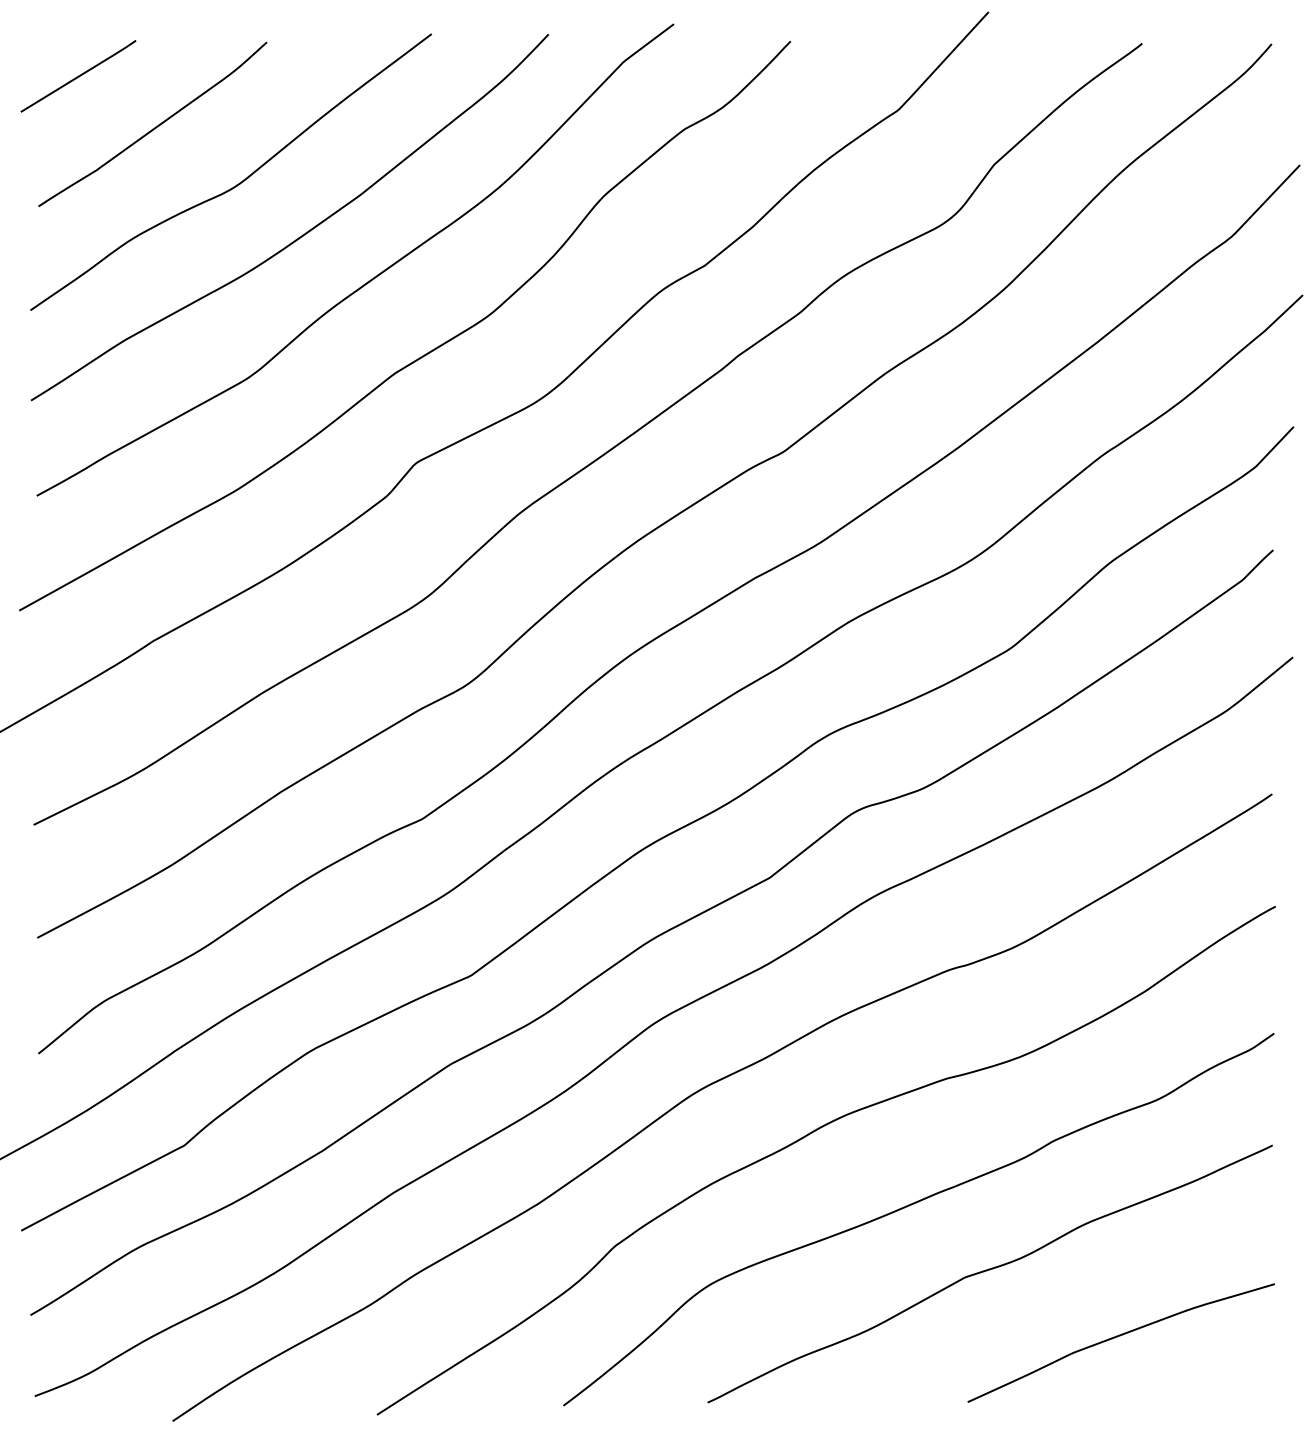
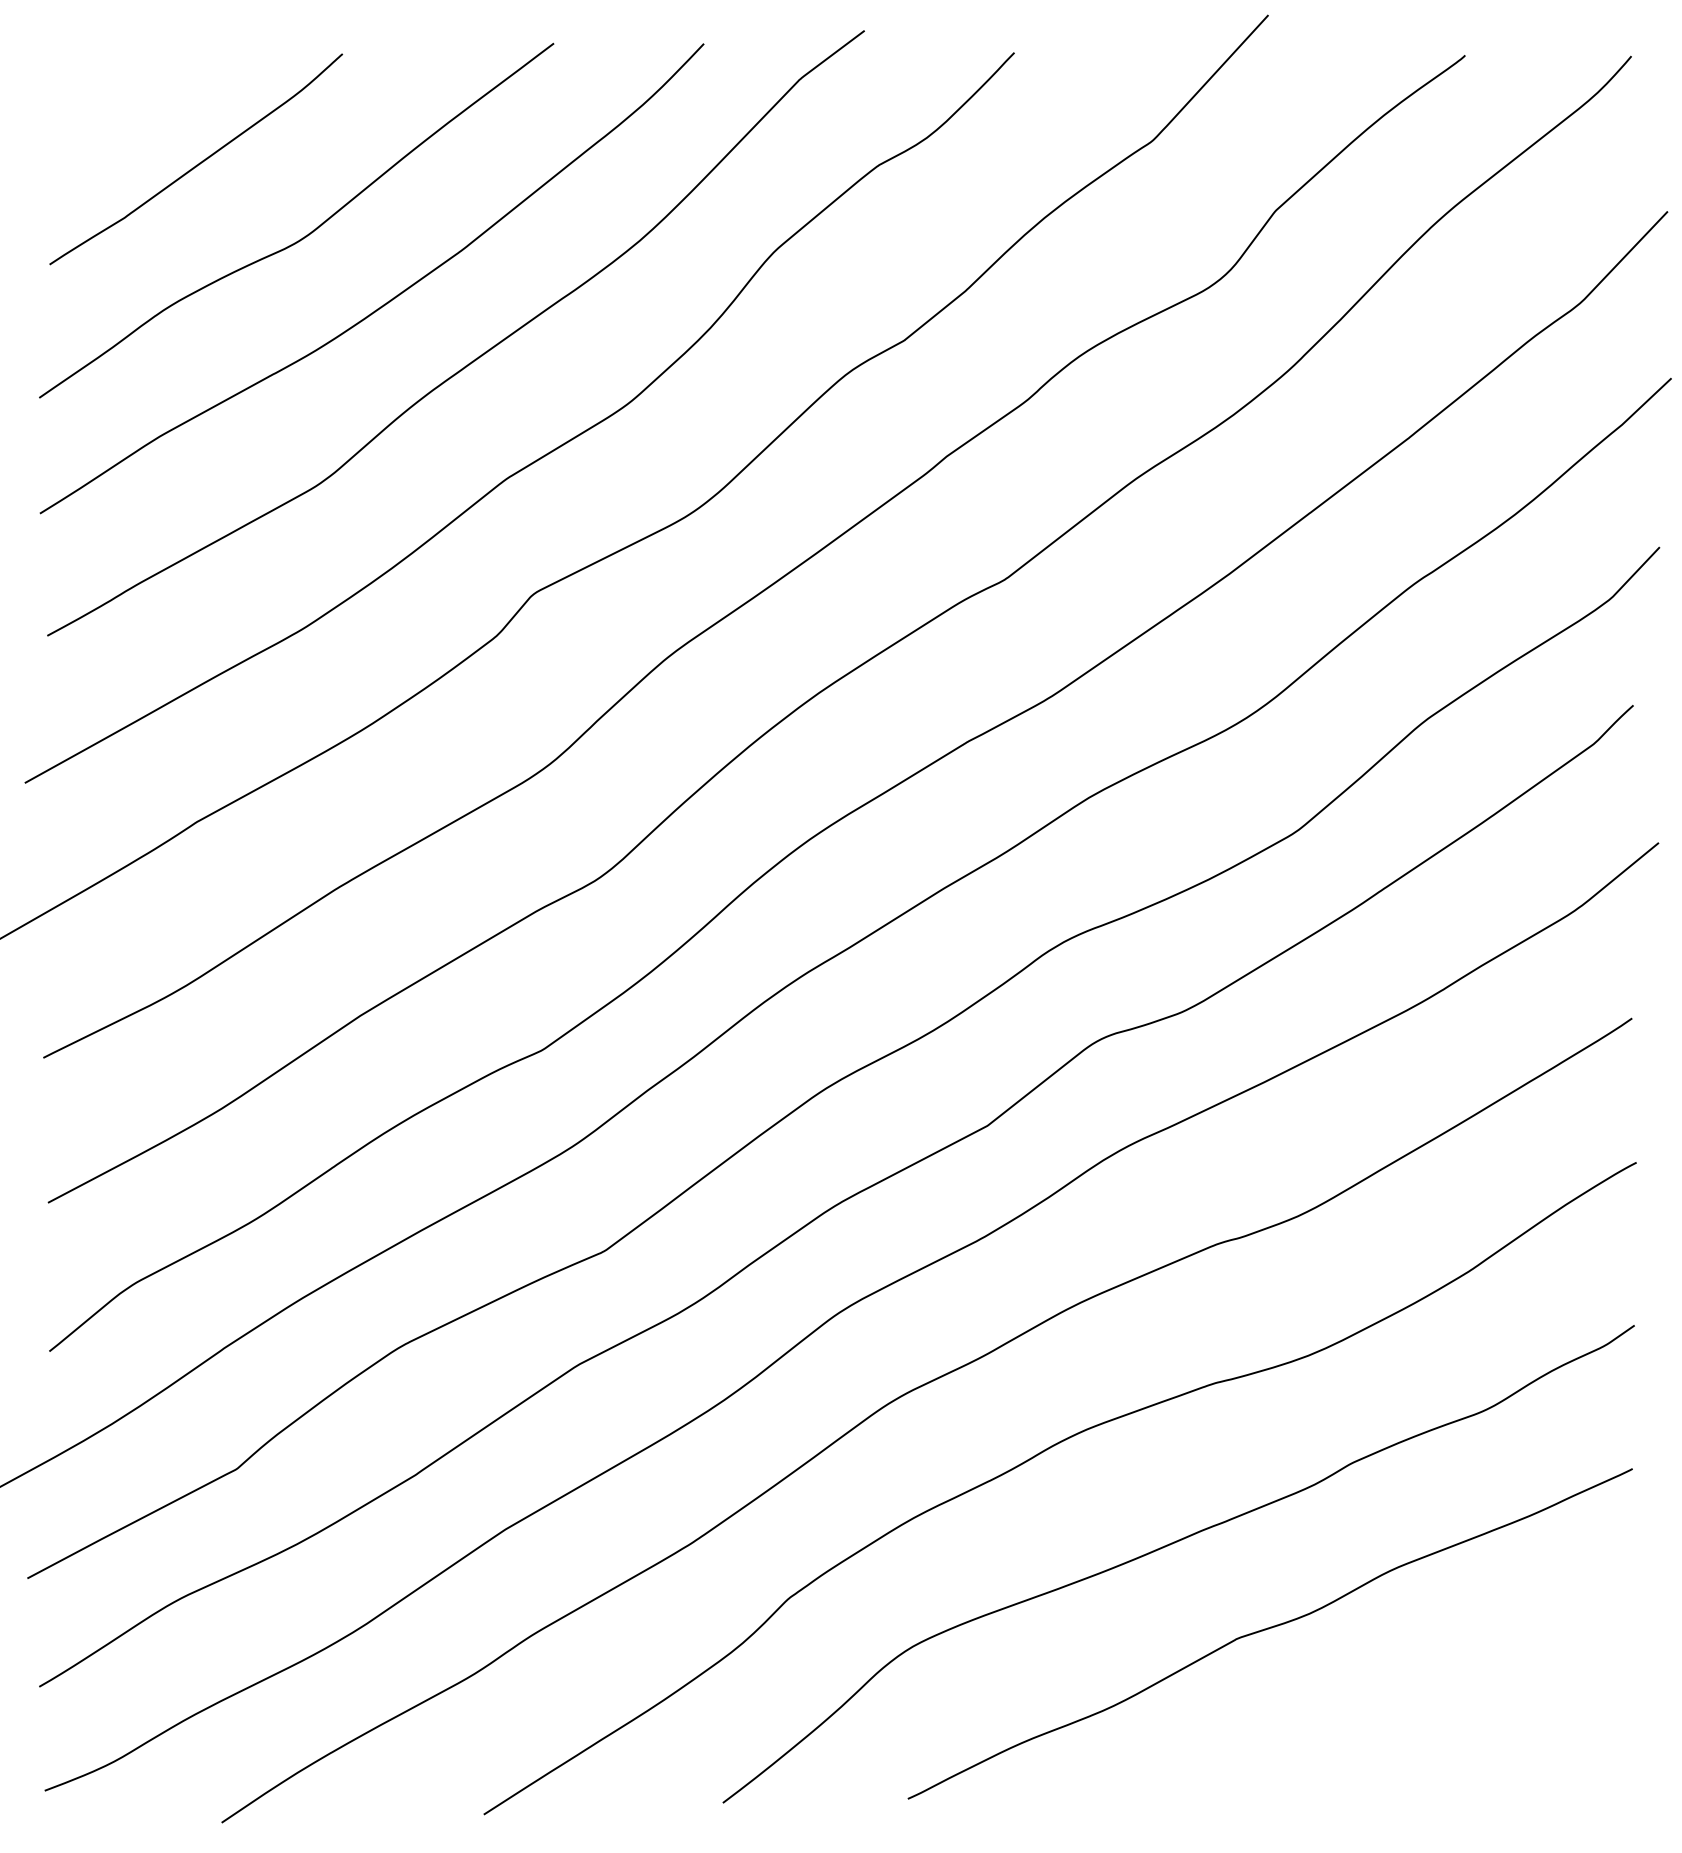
line: (78, 76) -> (100, 97), removed
curve: (1118, 1336) -> (1435, 1714), removed

